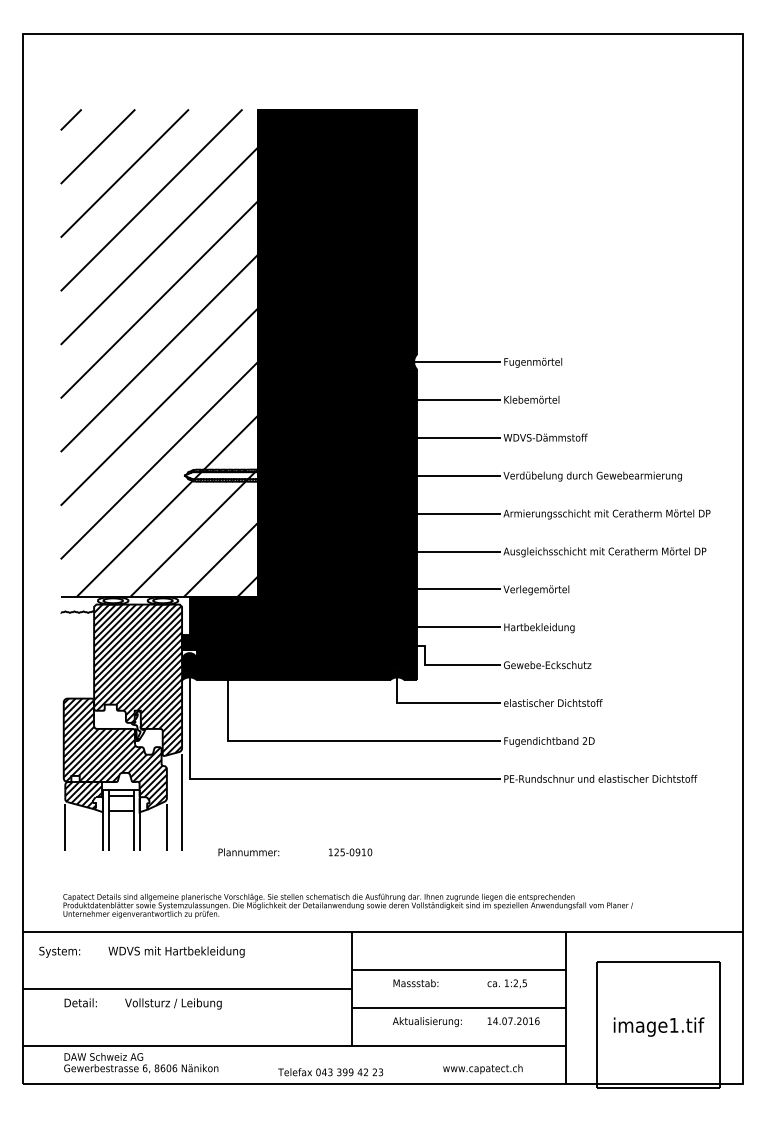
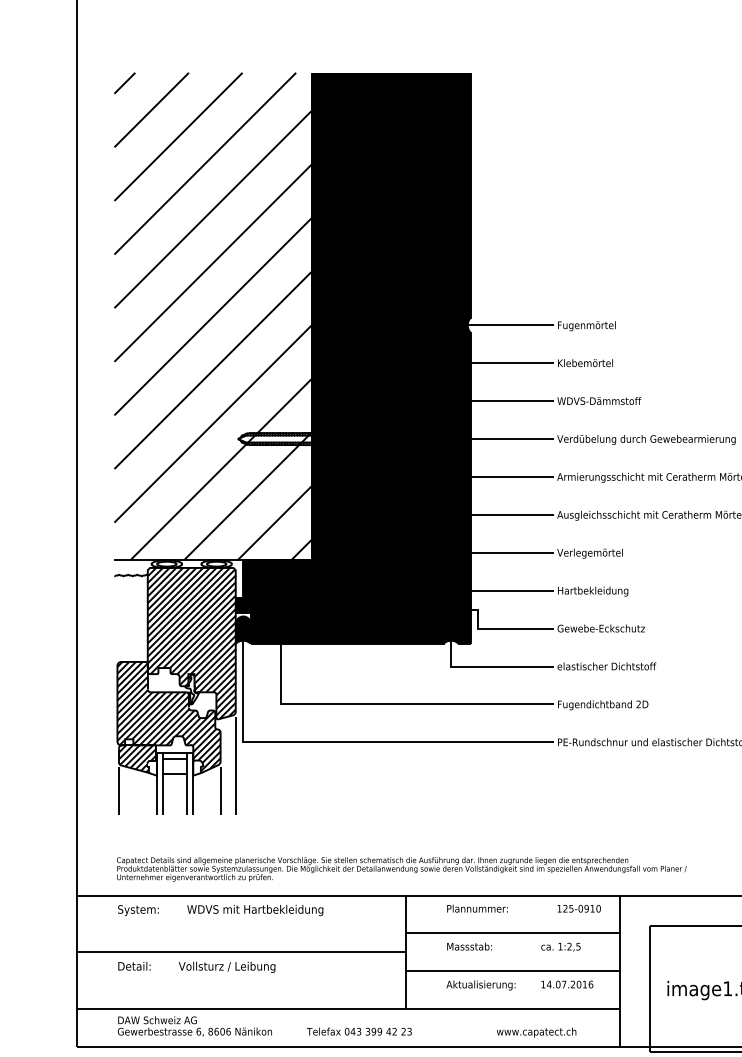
text: (295, 852) -> (524, 908), moved
text: (141, 951) -> (220, 909), moved
text: (330, 1072) -> (359, 1031), moved

